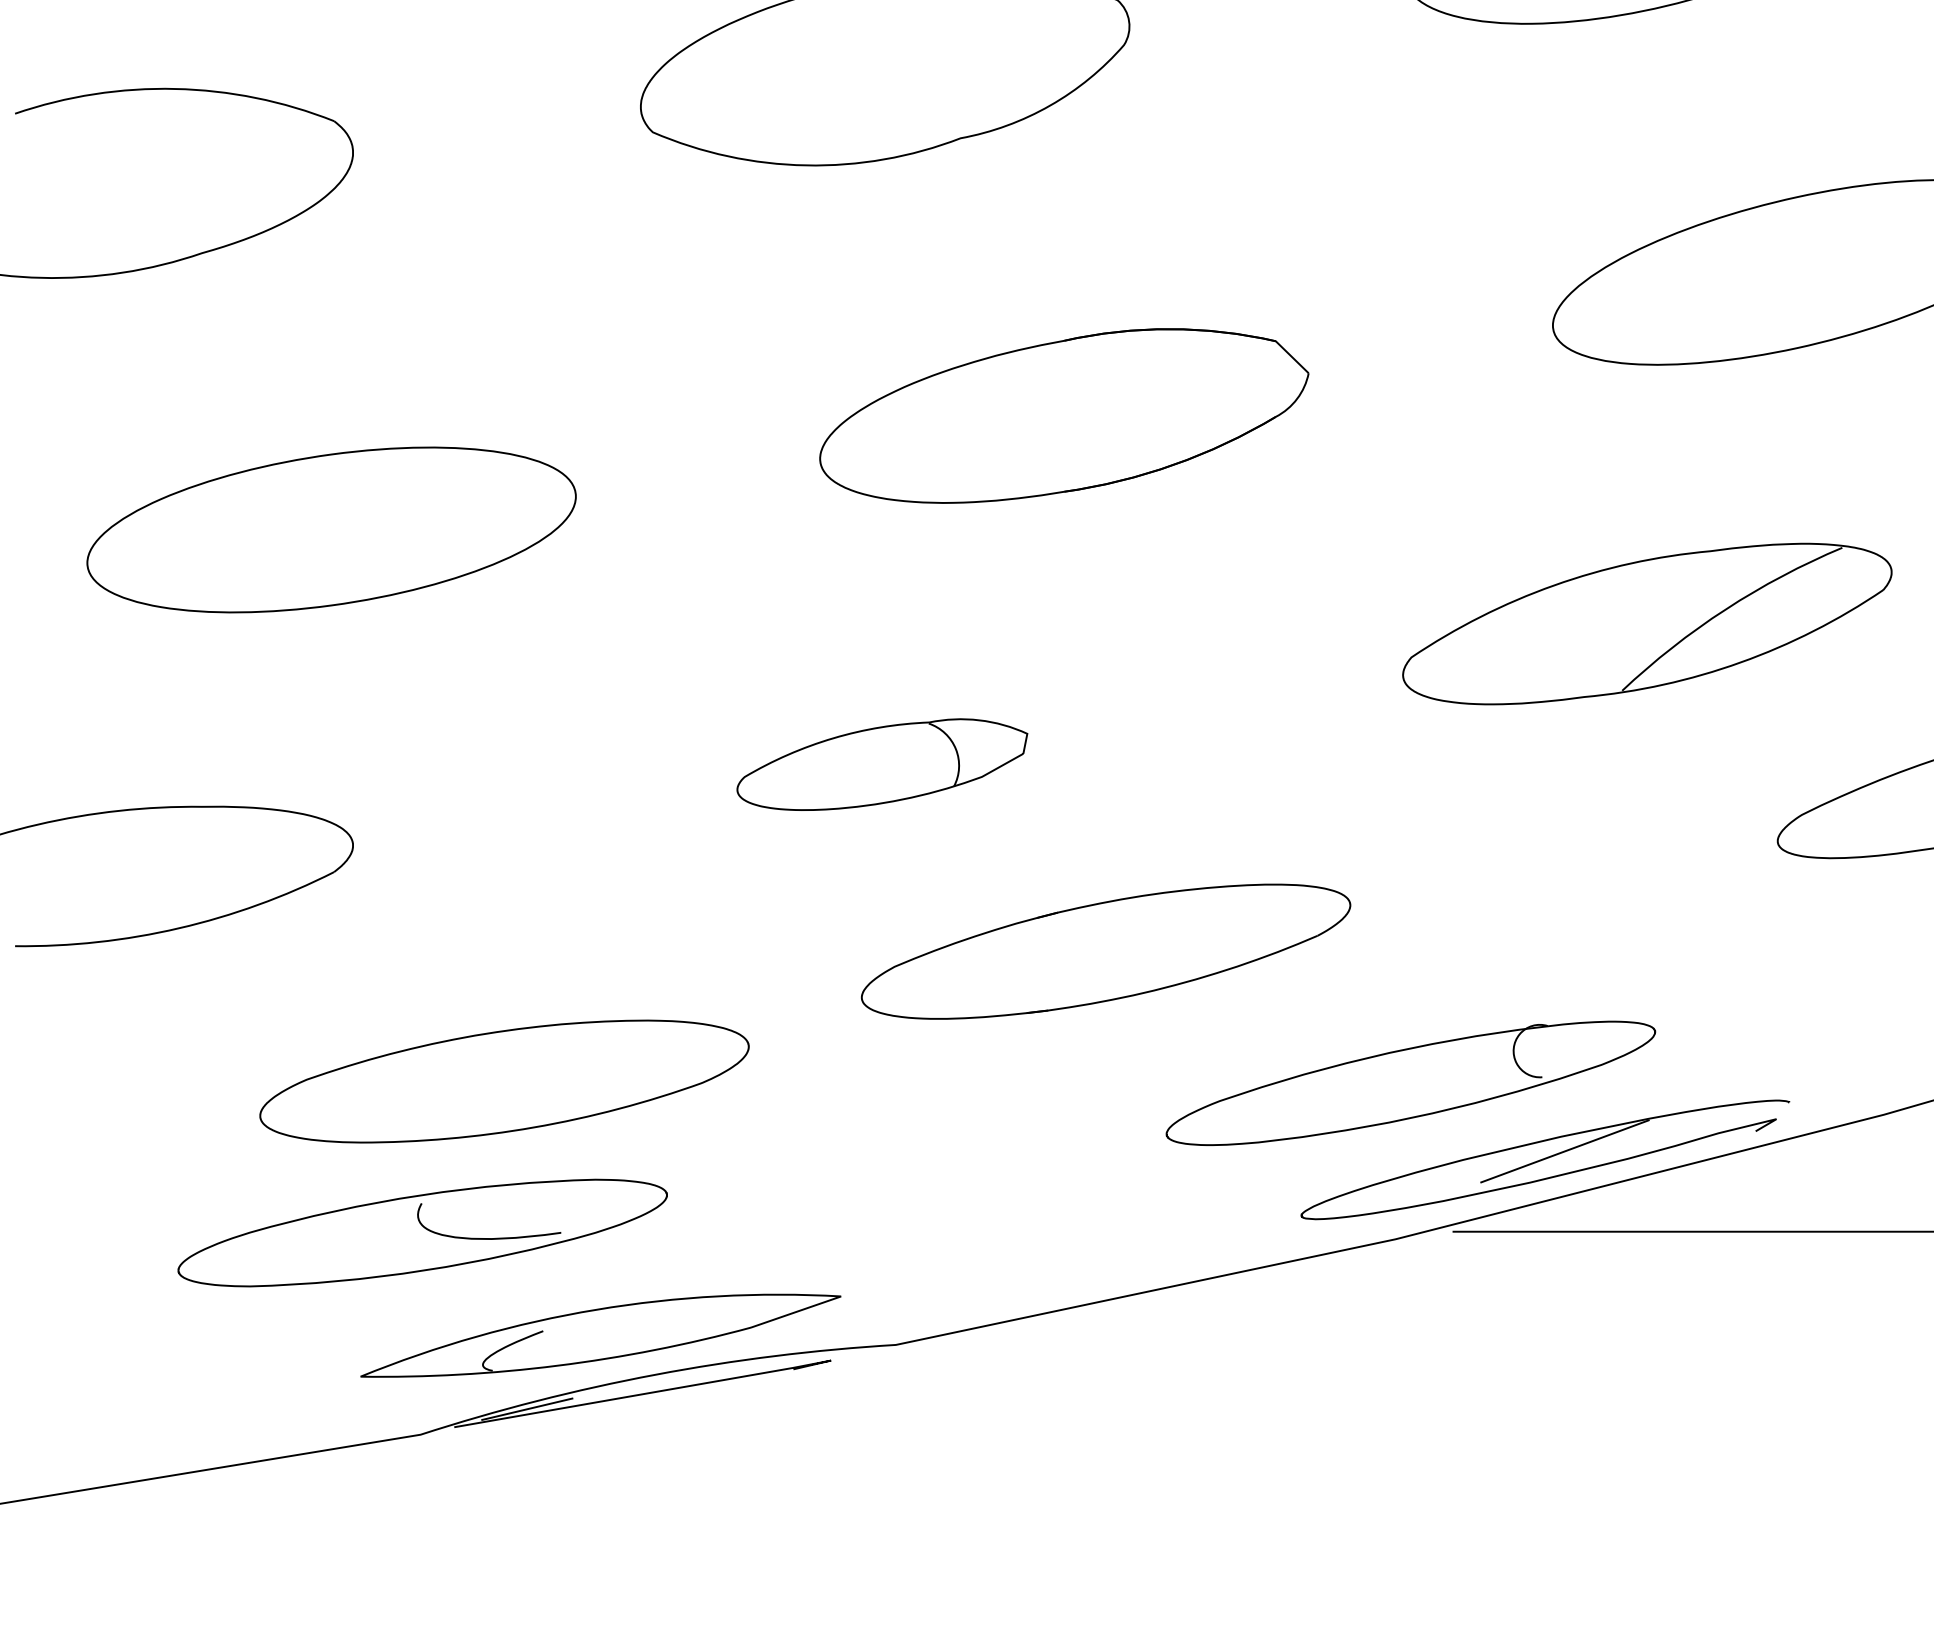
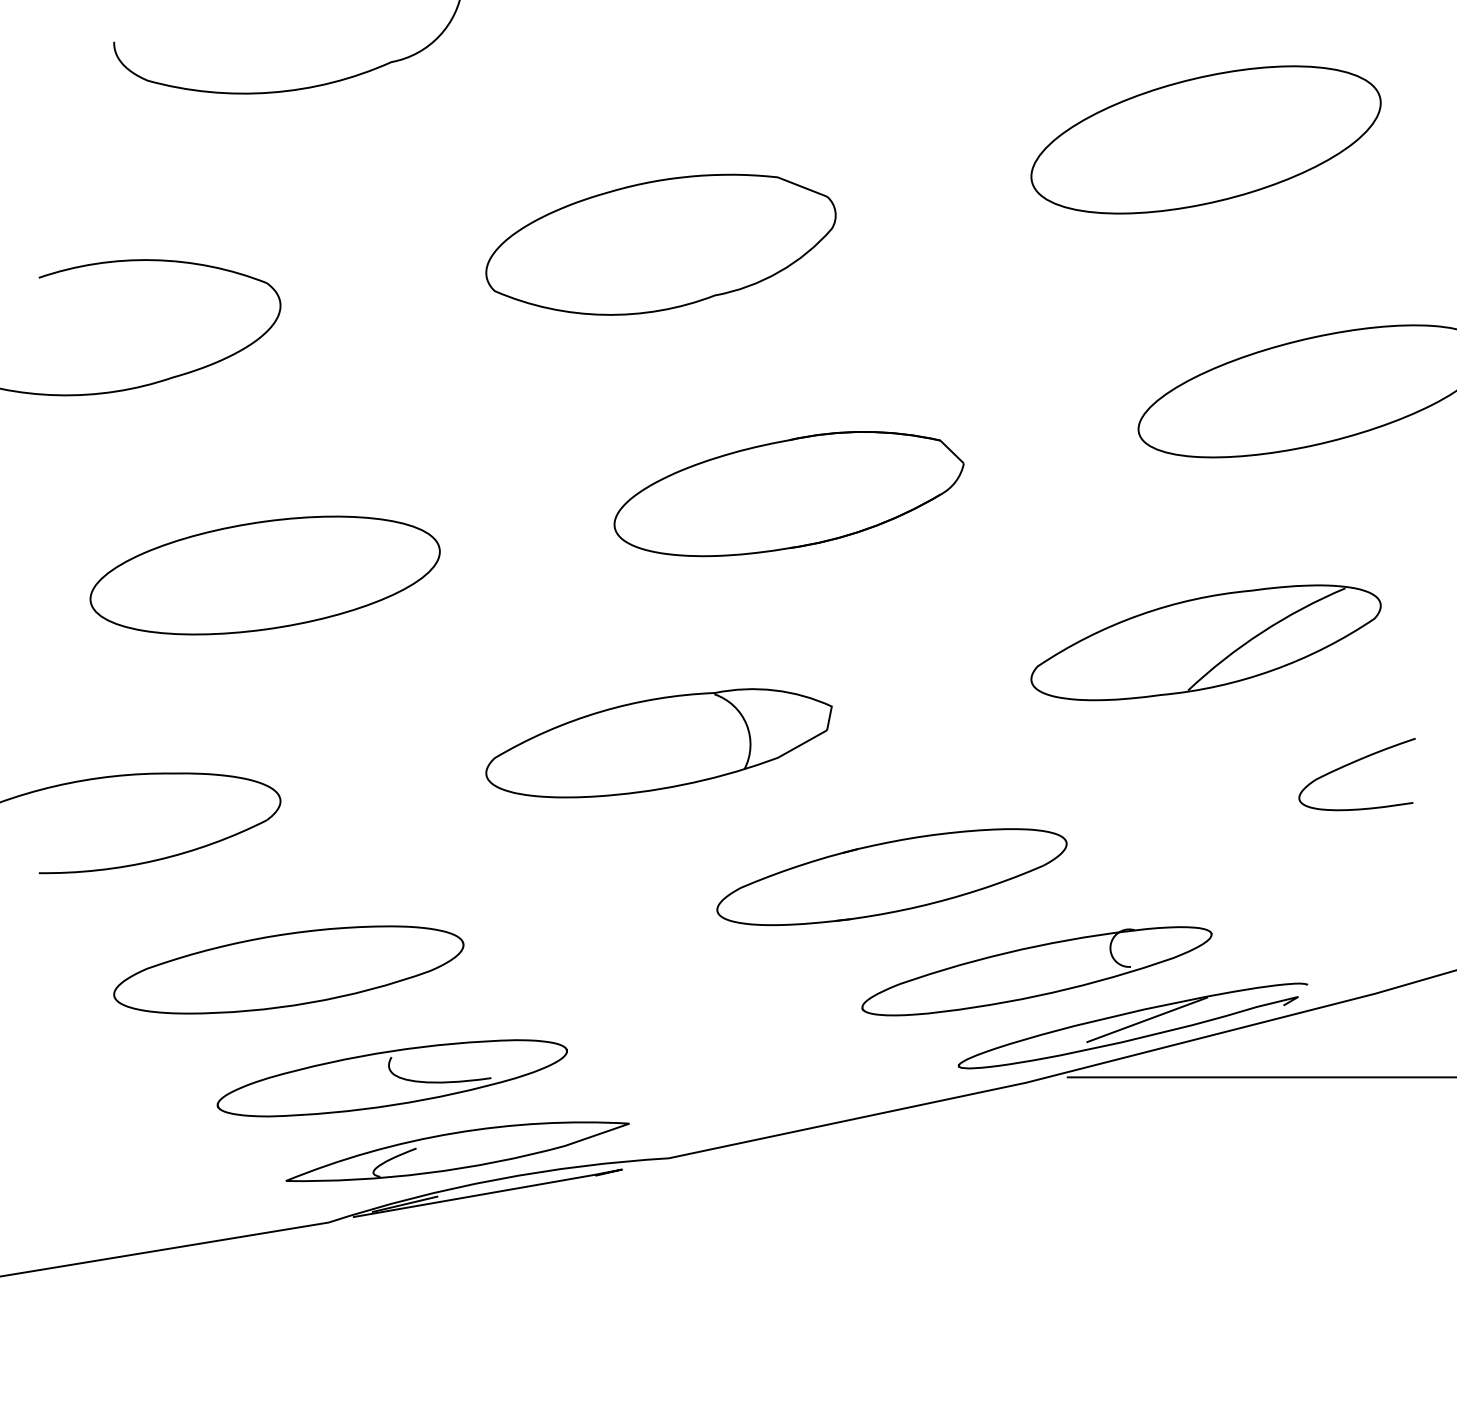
part: (881, 764) -> (658, 743), size x1.67
part: (1105, 950) -> (891, 876), moved
part: (504, 1080) -> (288, 969), moved
part: (421, 1233) -> (391, 1078), moved

